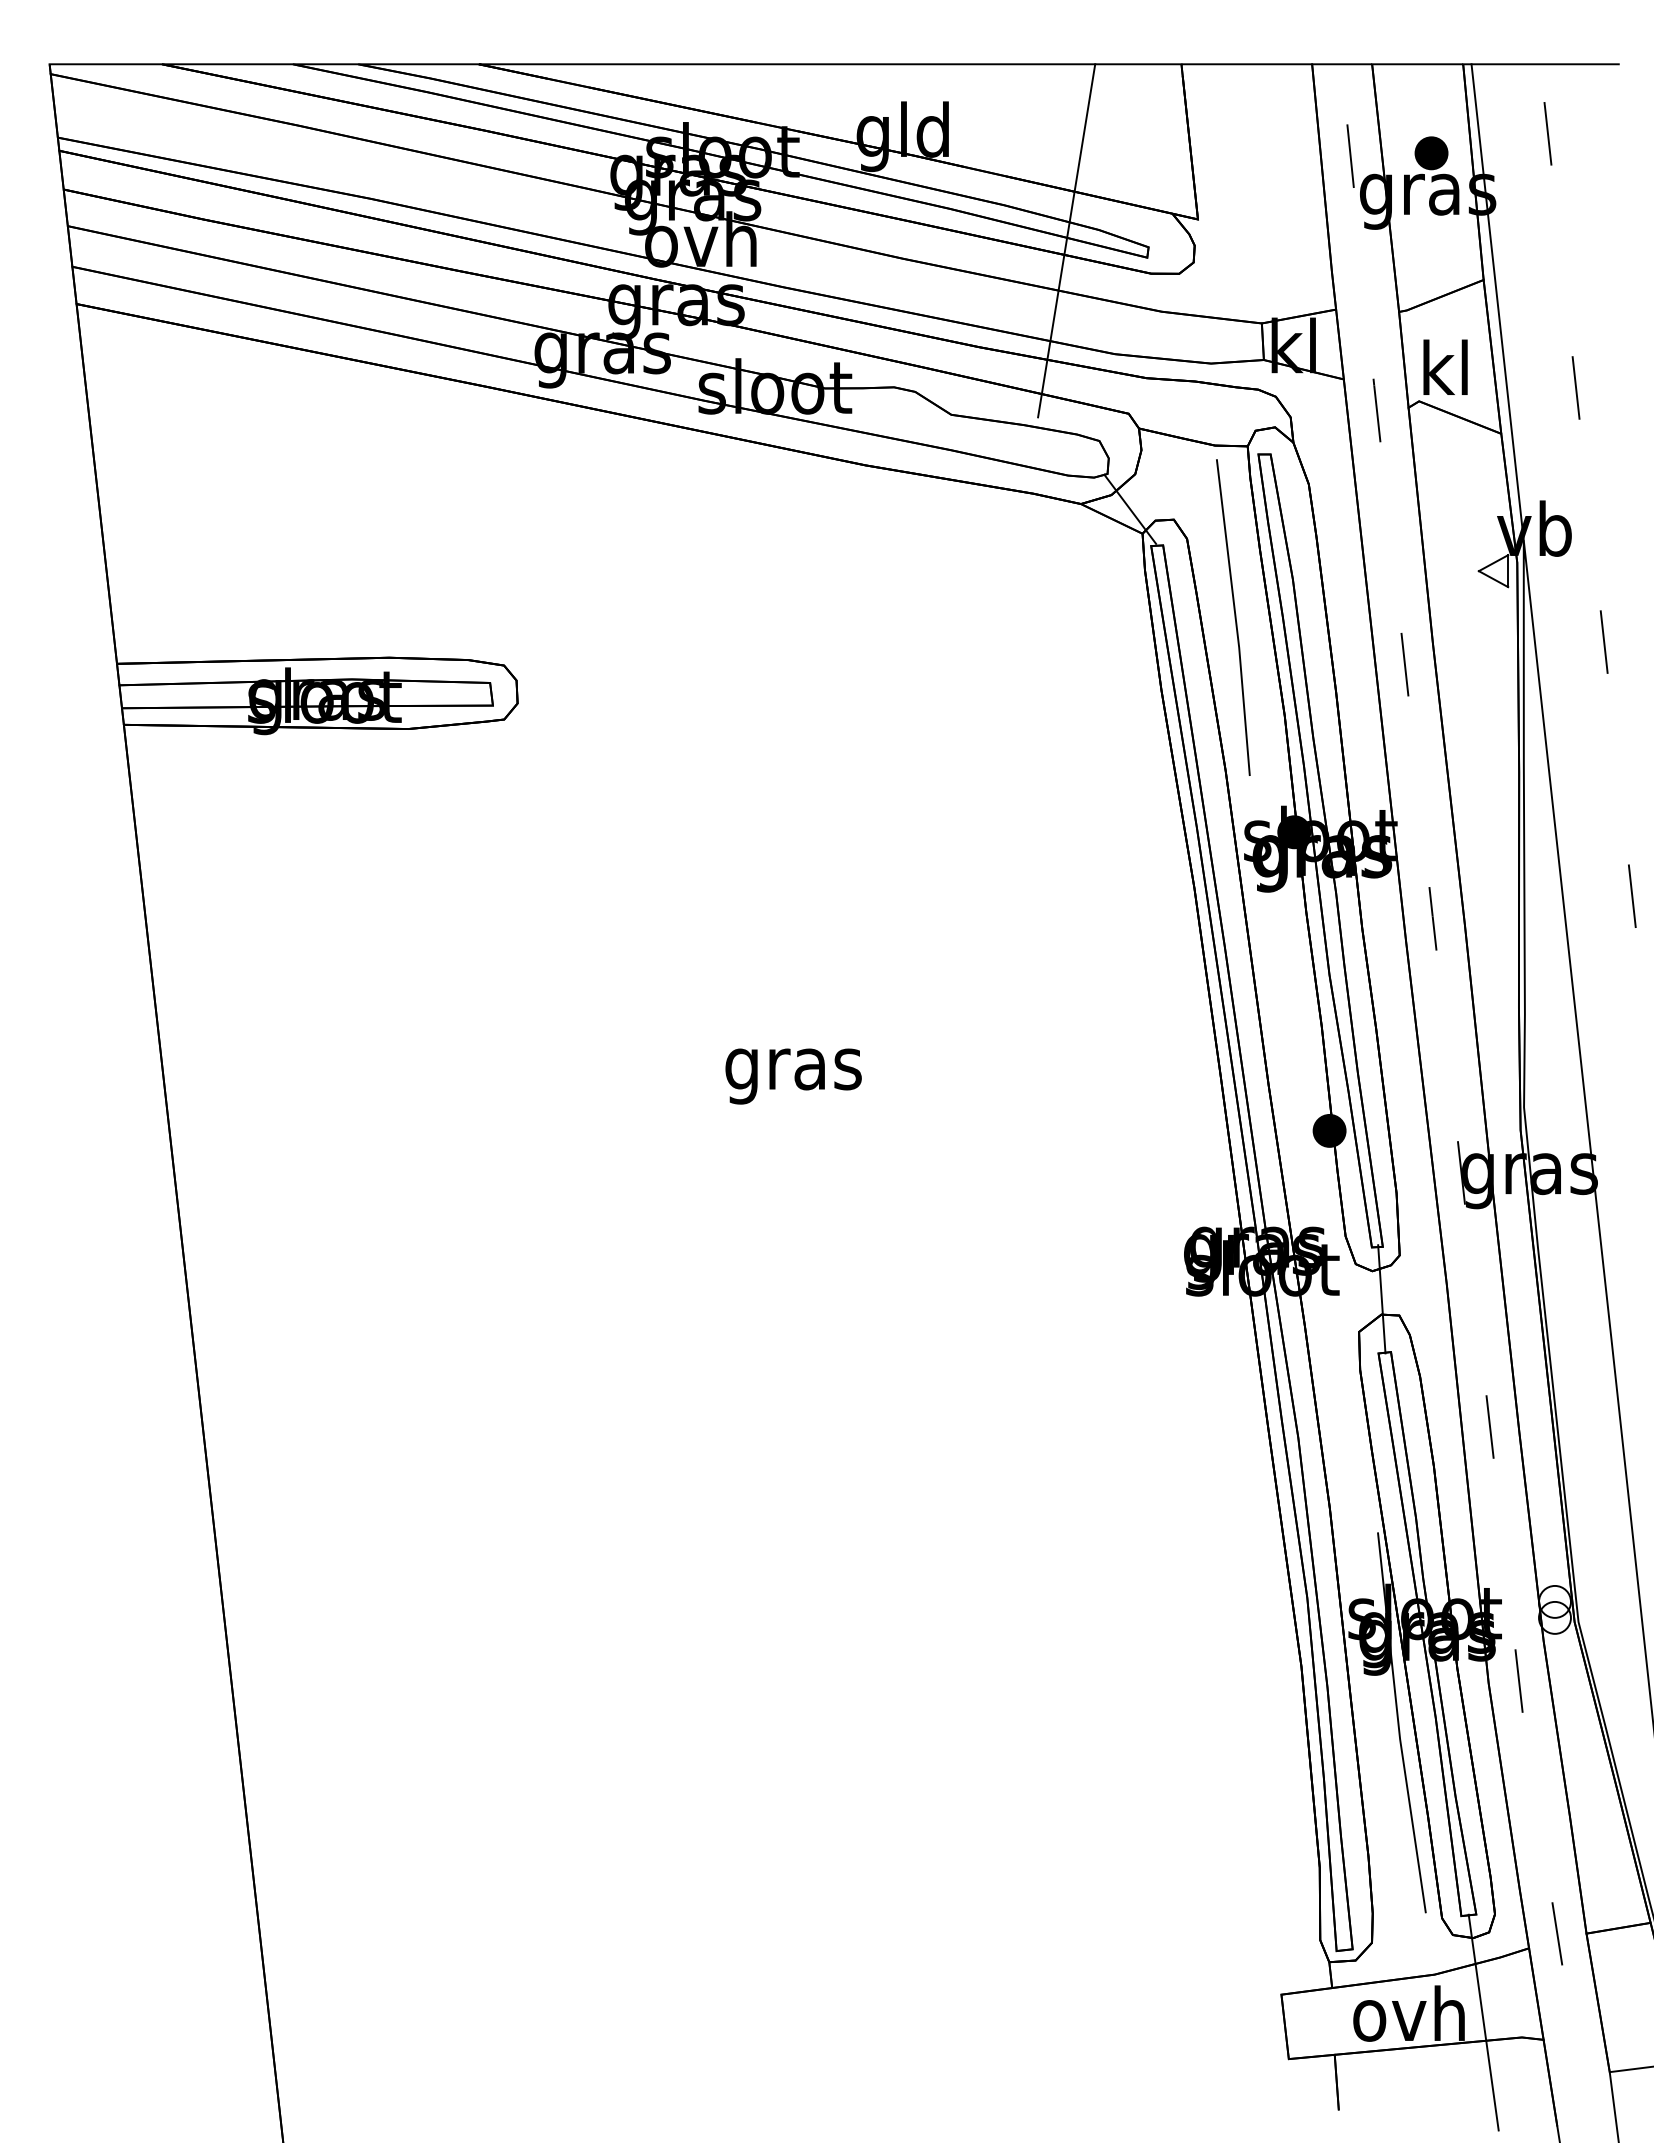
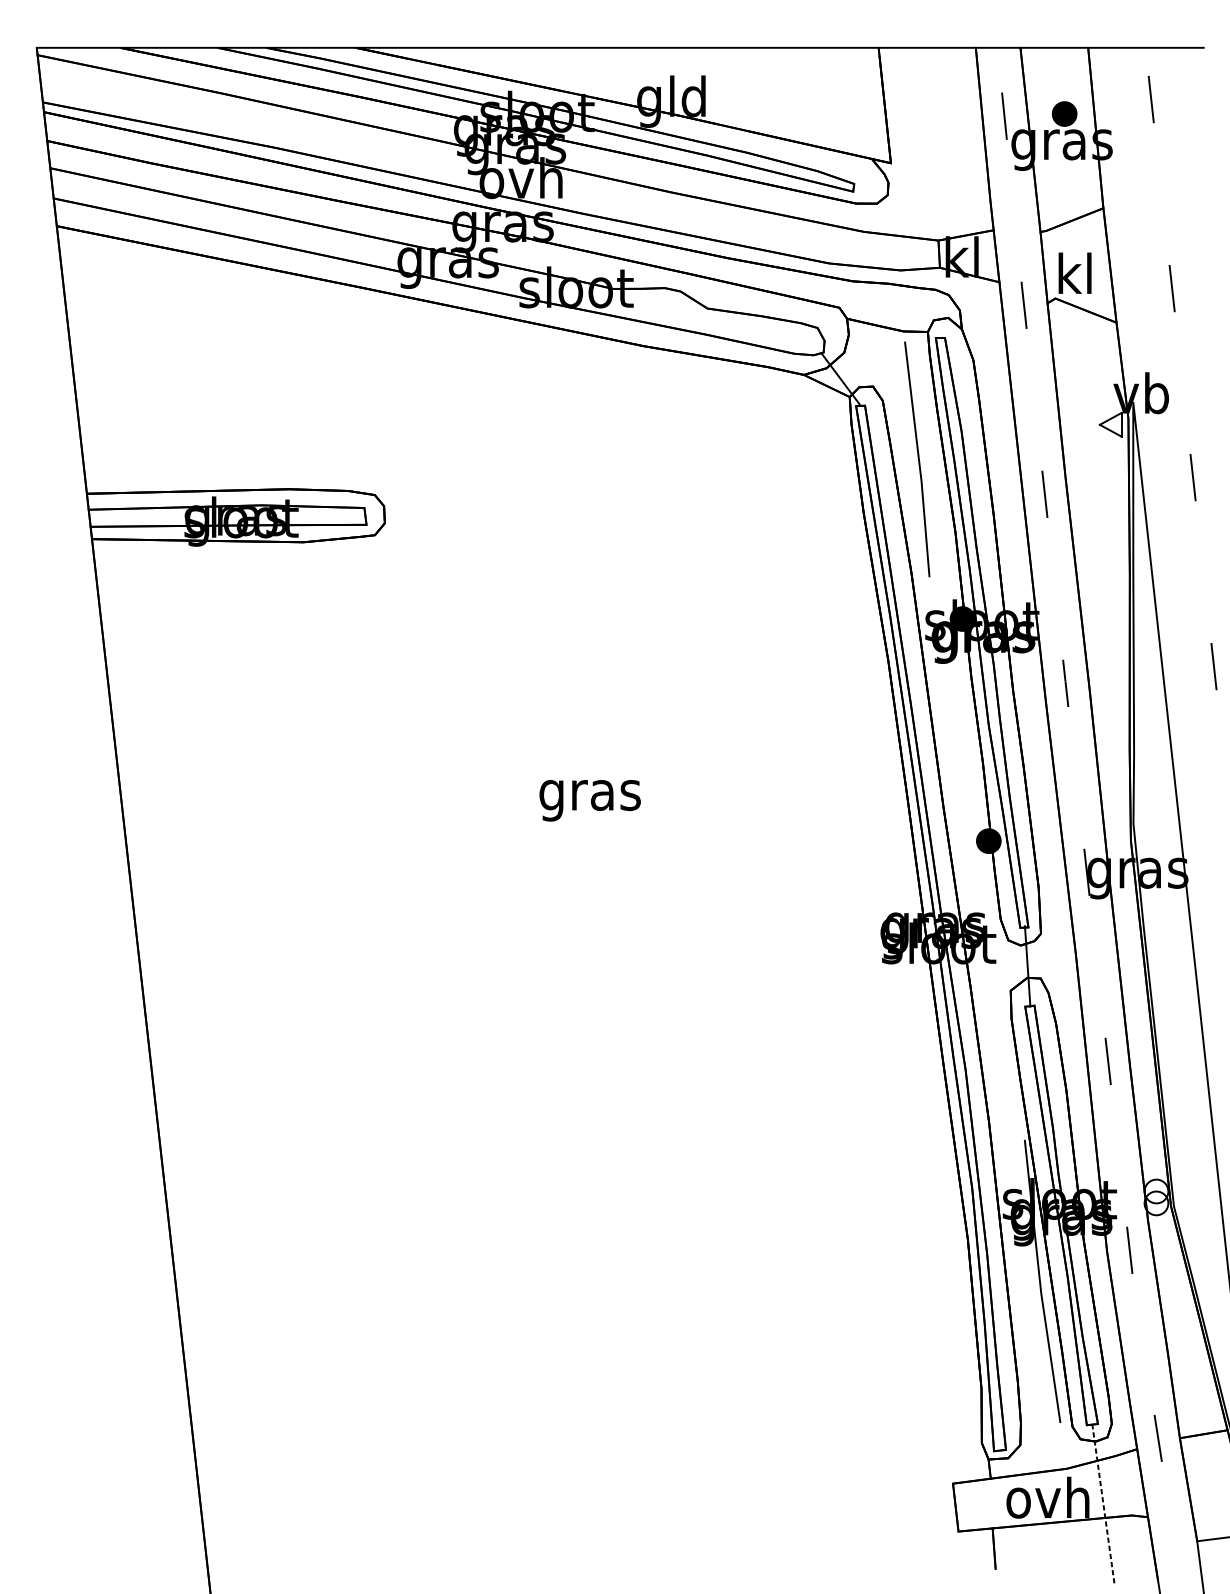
line: (1066, 240) -> (793, 178), removed
line: (1497, 302) -> (1113, 225), removed
line: (1483, 2022) -> (1103, 1504), solid -> dashed

